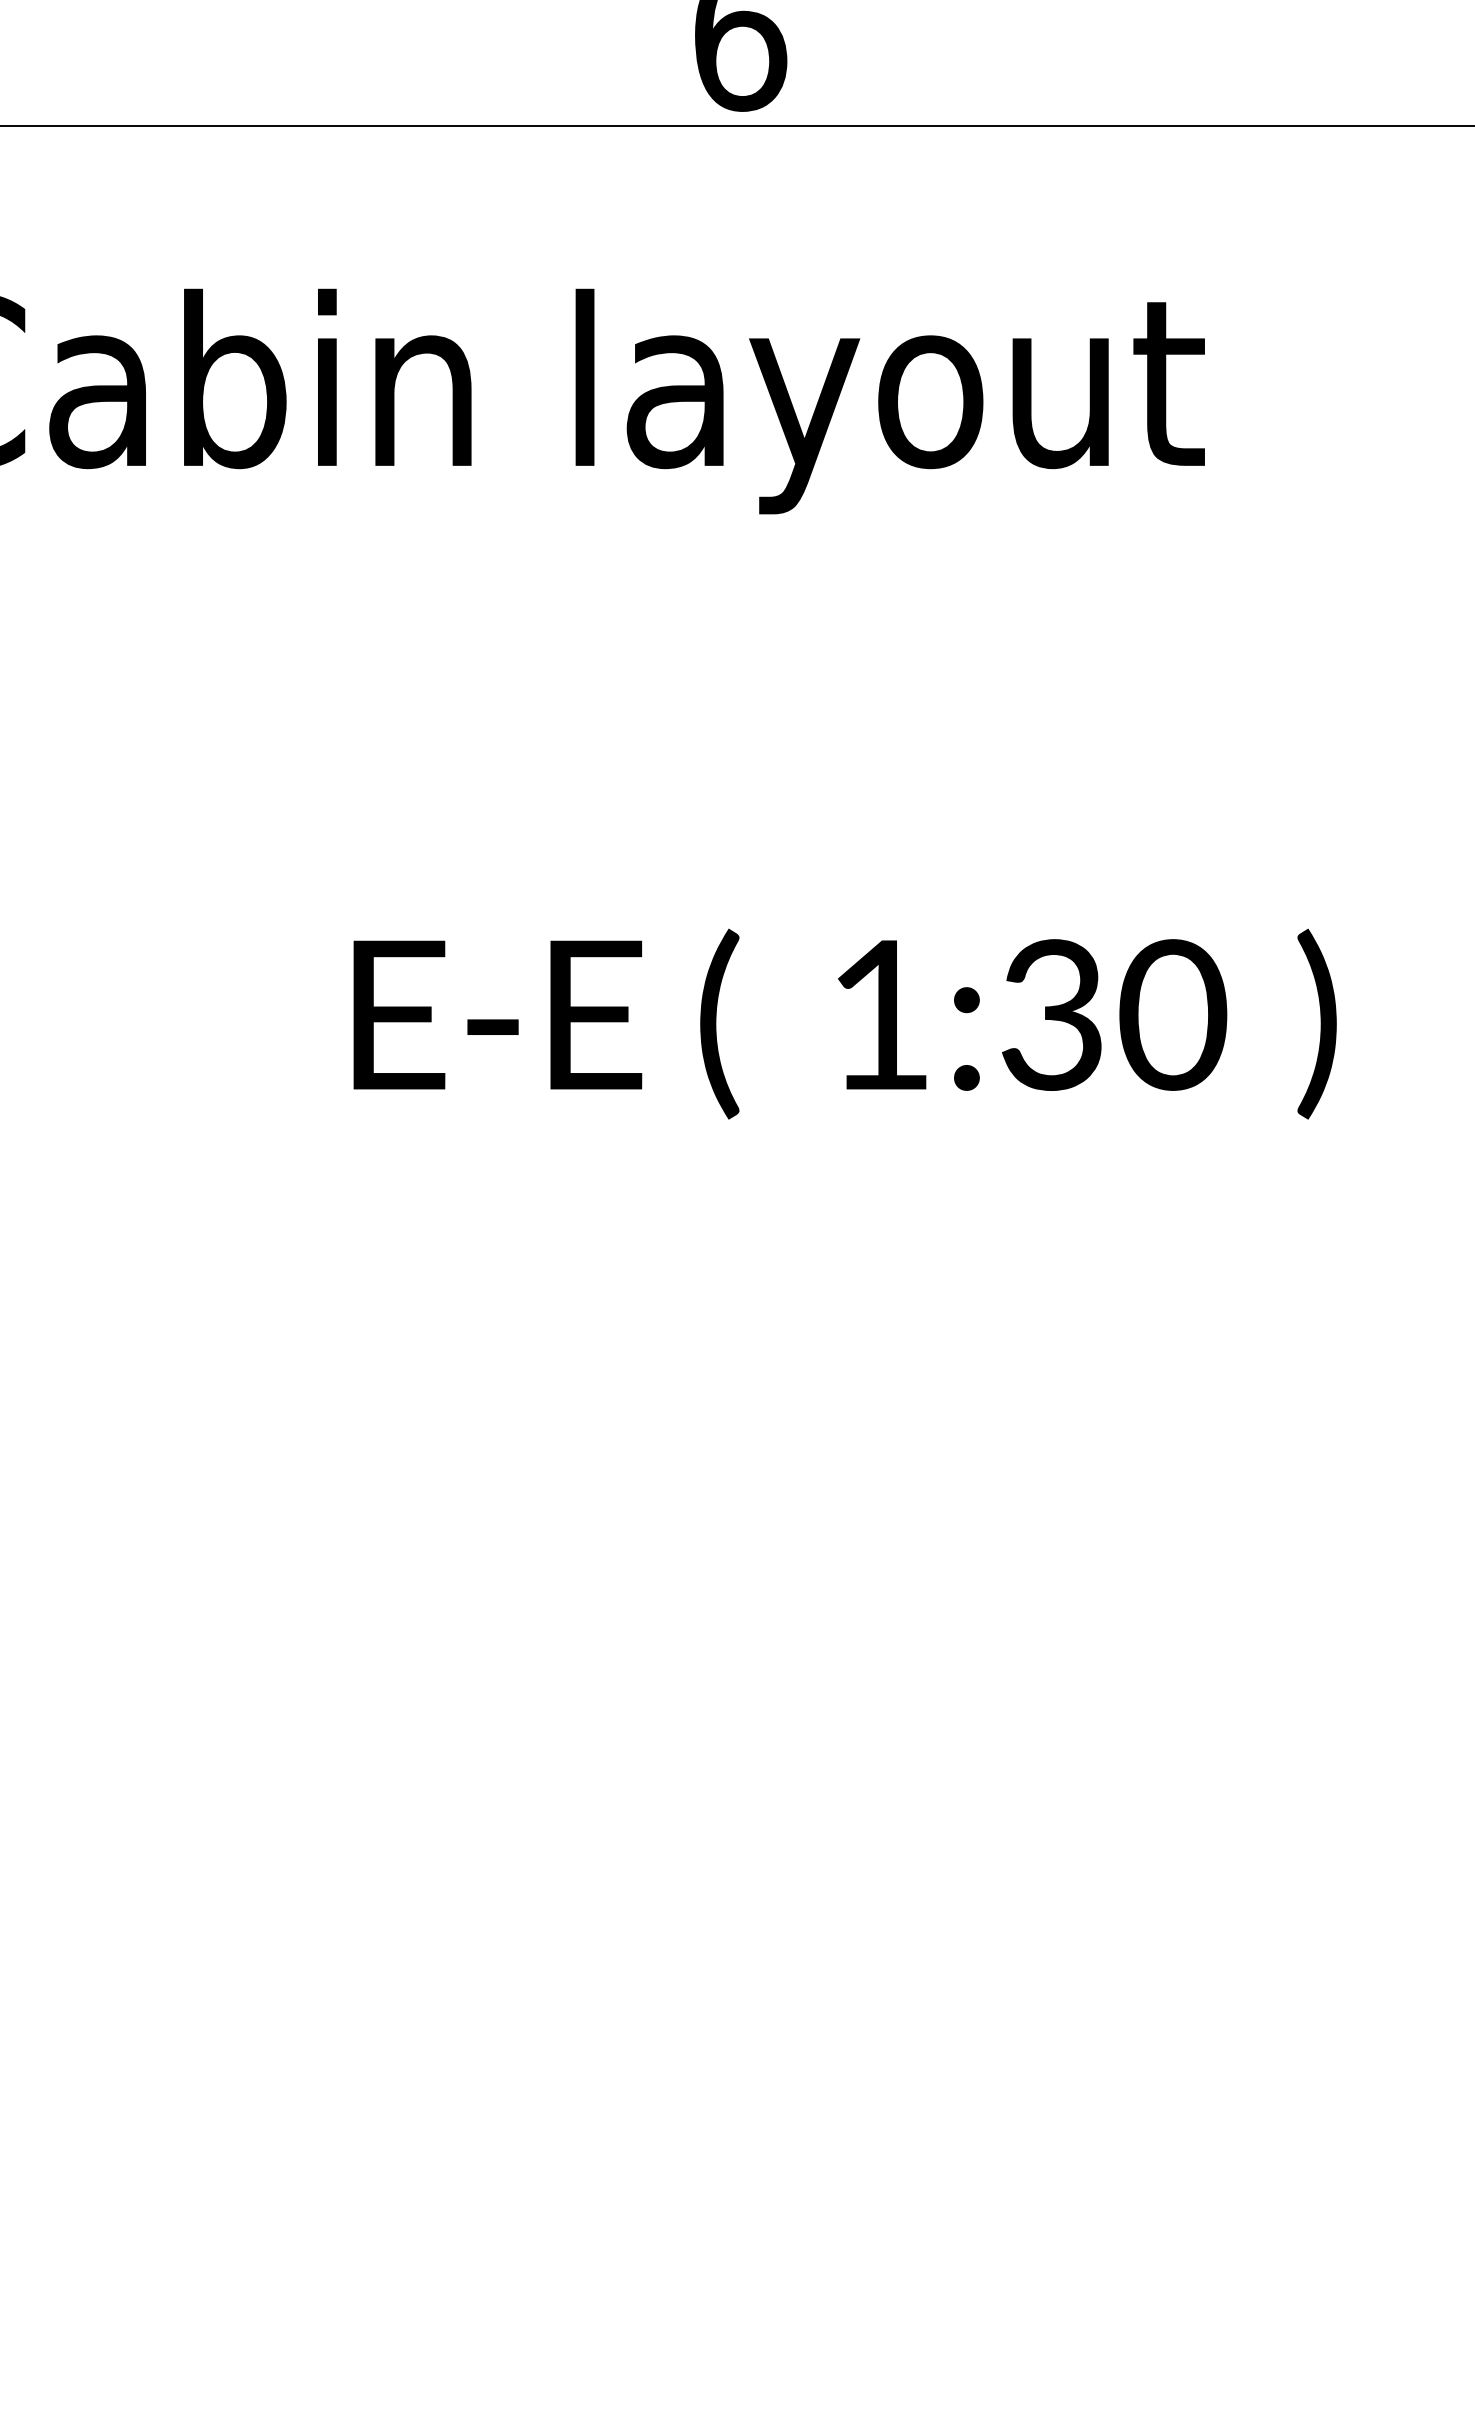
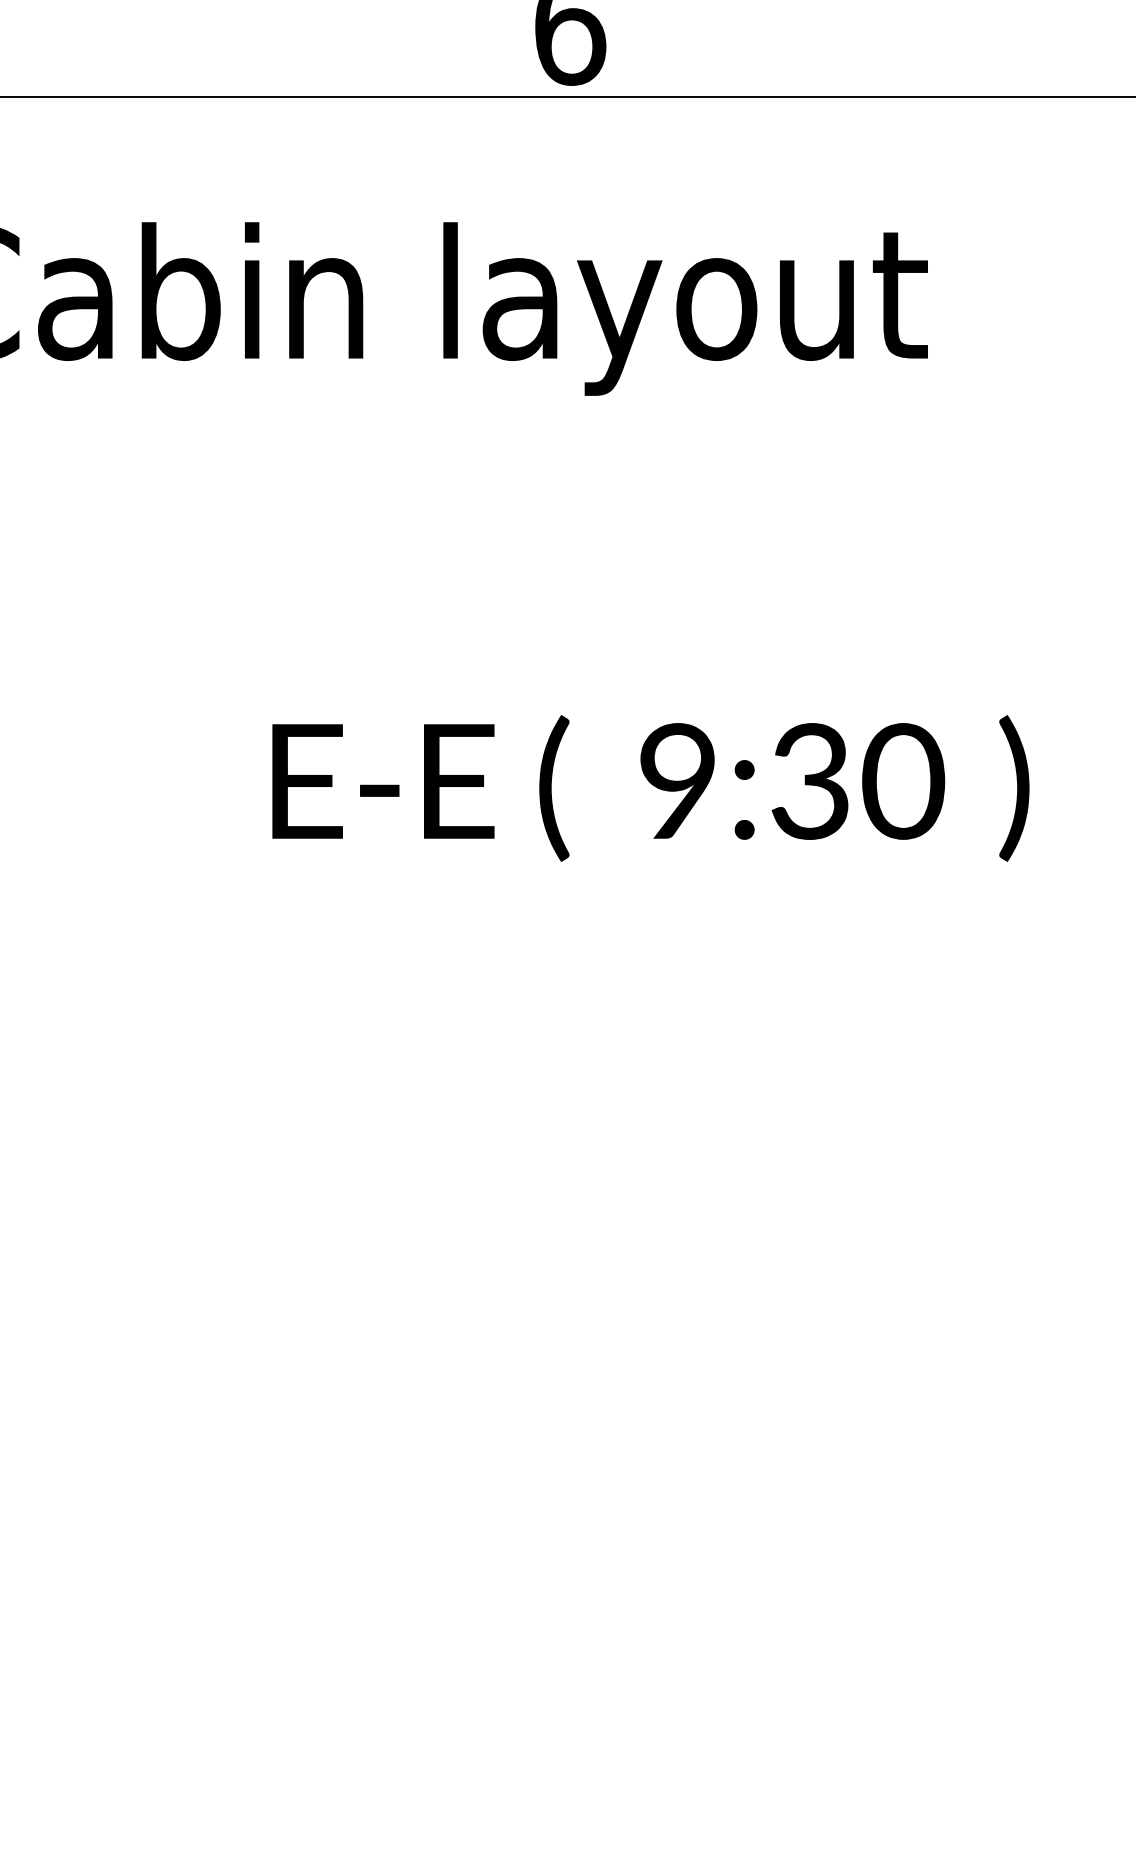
text: (879, 1014) -> (677, 781), 1:30 -> 9:30

